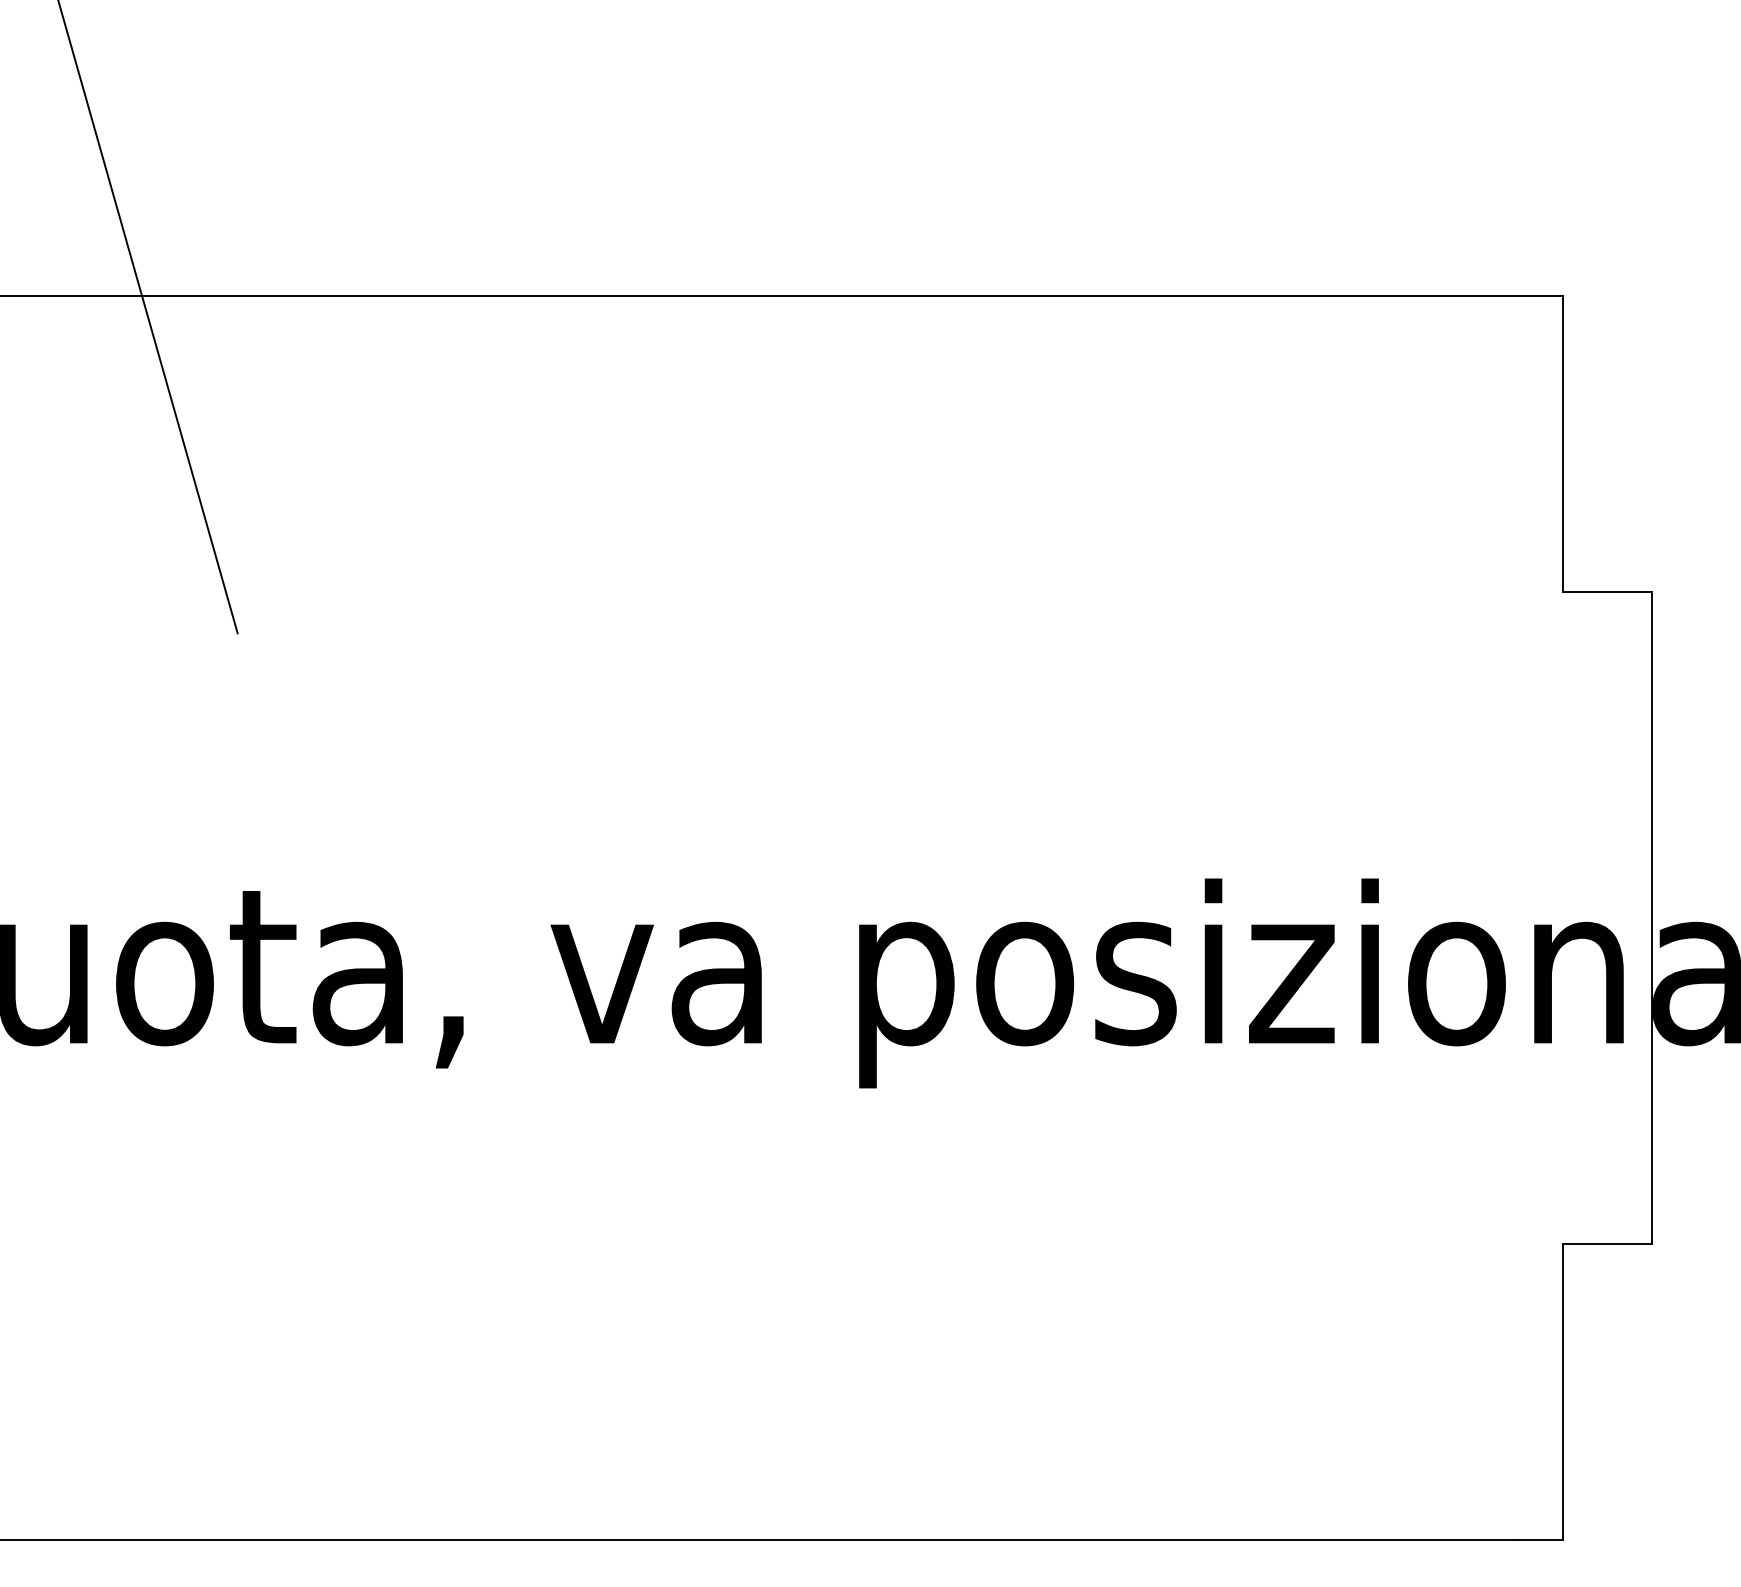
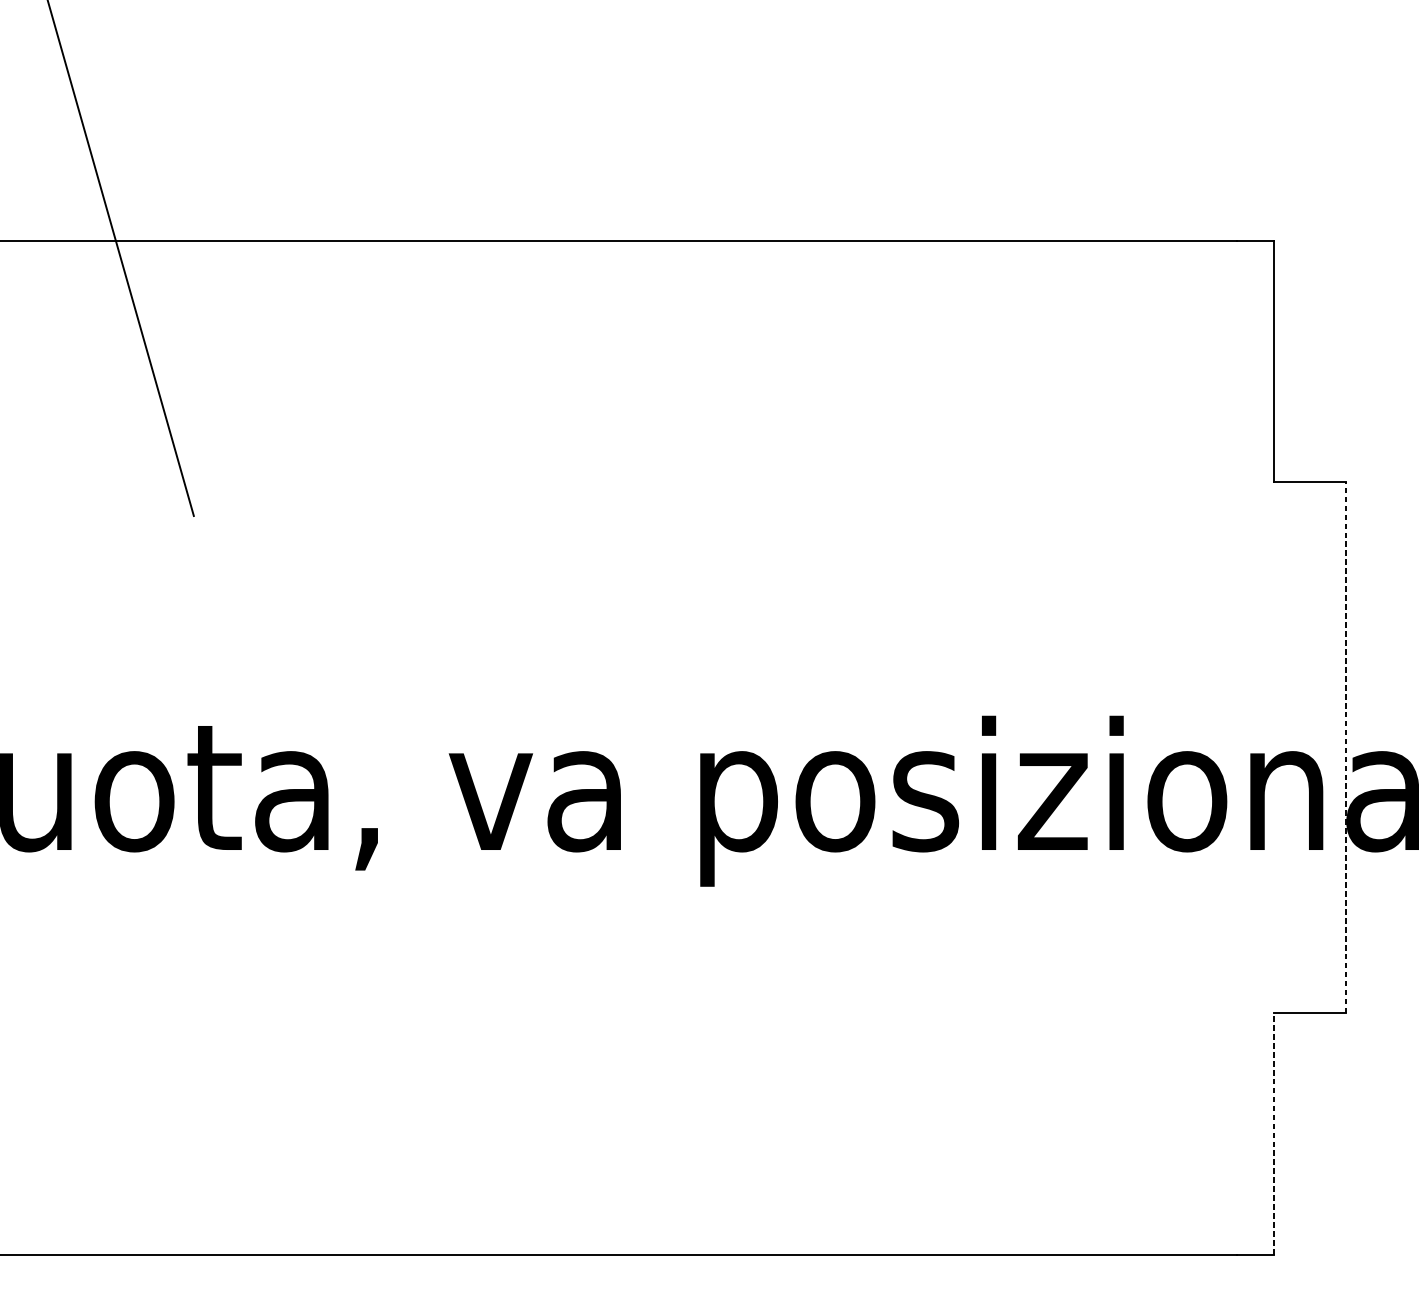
line: (1651, 917) -> (1345, 747), solid -> dashed
line: (1562, 1391) -> (1273, 1133), solid -> dashed

